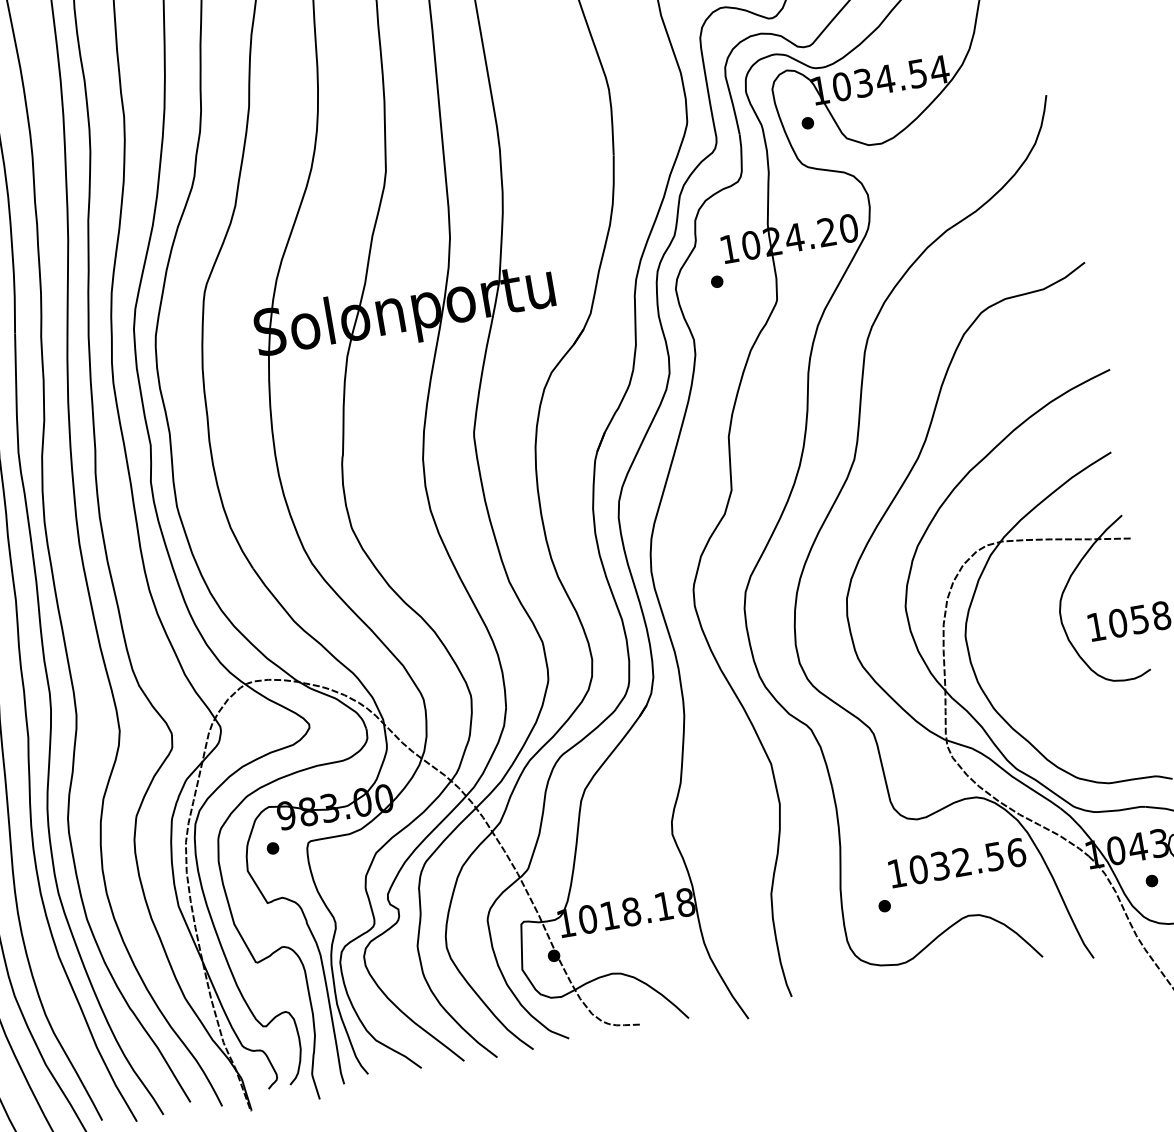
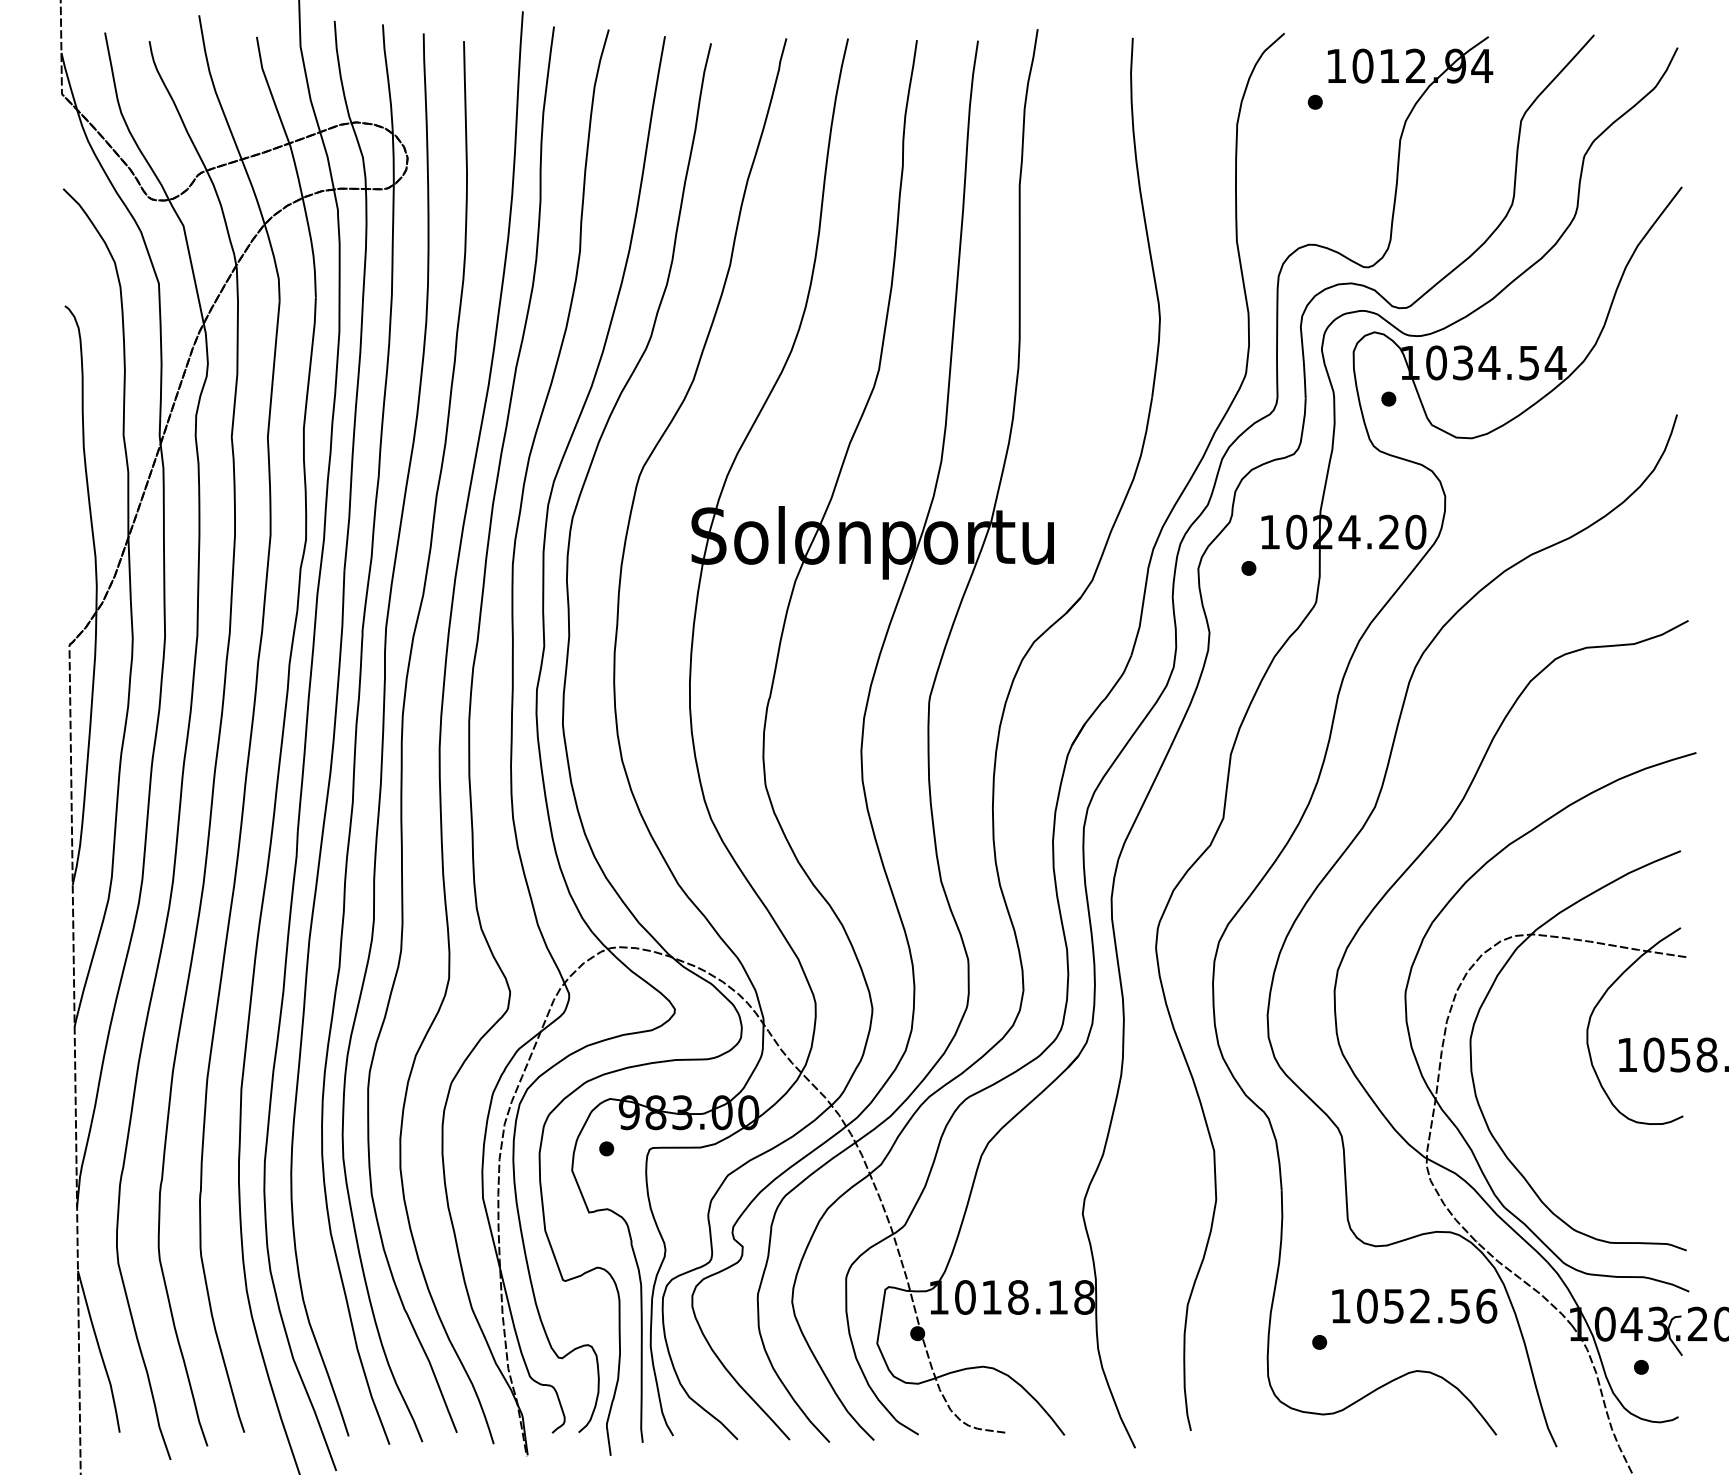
text: (940, 865) -> (1393, 1305), 1032.56 -> 1052.56

